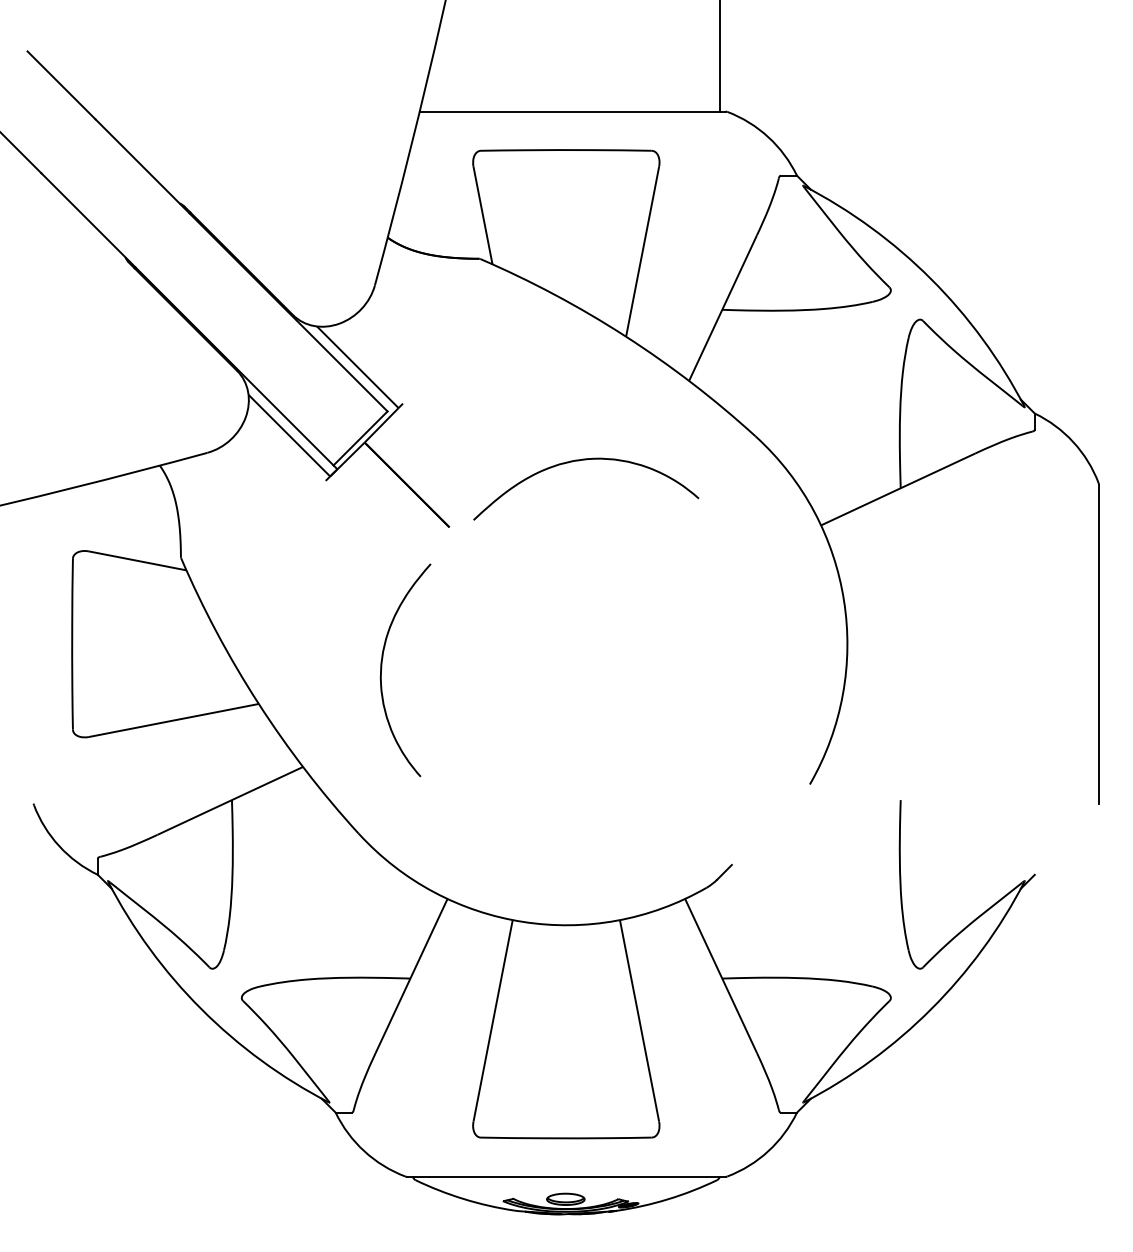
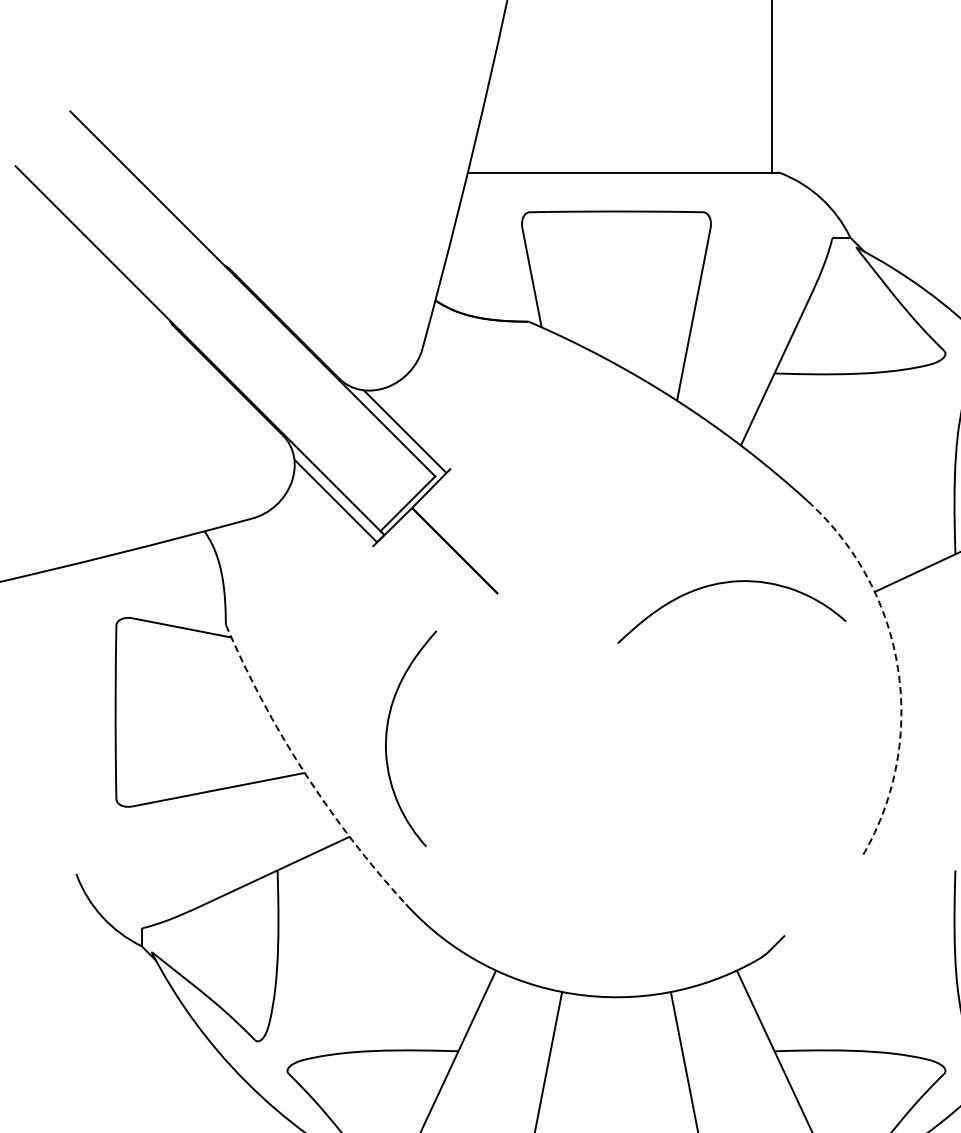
curve: (579, 461) -> (725, 583), moved
arc: (844, 600) -> (898, 668), solid -> dashed
curve: (382, 668) -> (387, 736), moved
arc: (258, 703) -> (304, 772), solid -> dashed

